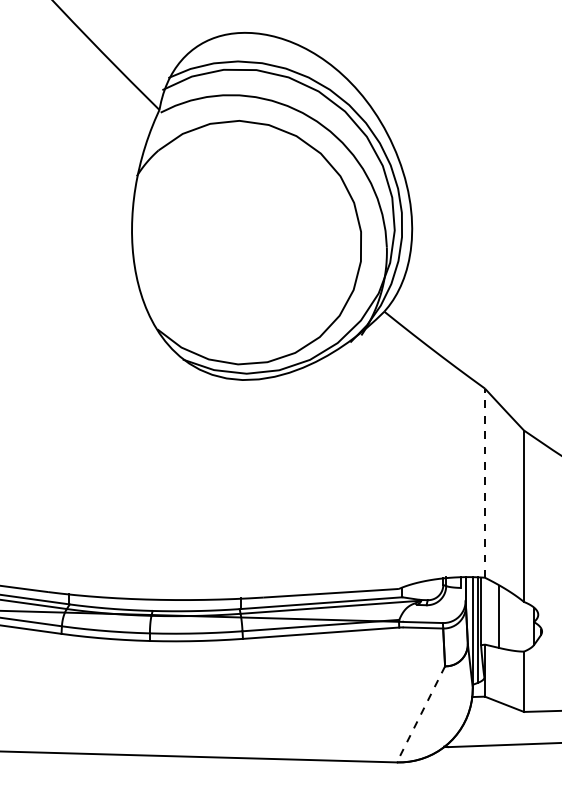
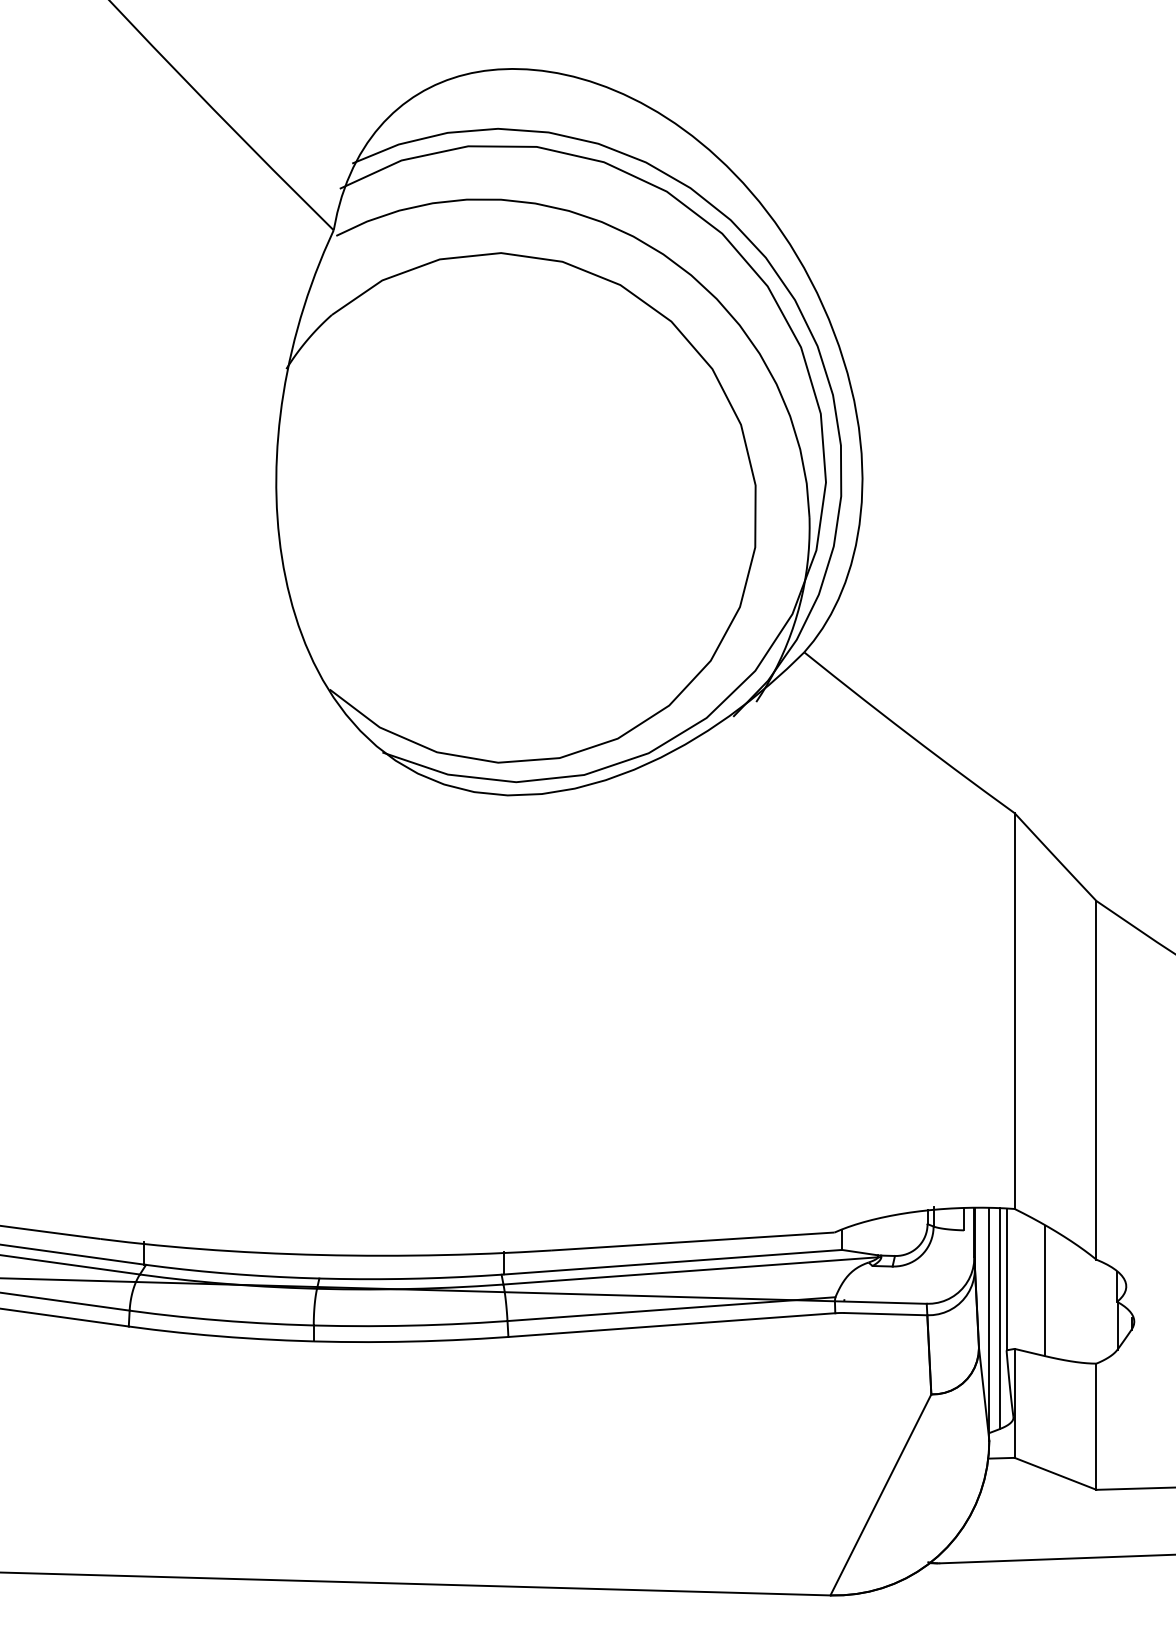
line: (484, 483) -> (1013, 1011), dashed -> solid
line: (420, 714) -> (879, 1495), dashed -> solid

